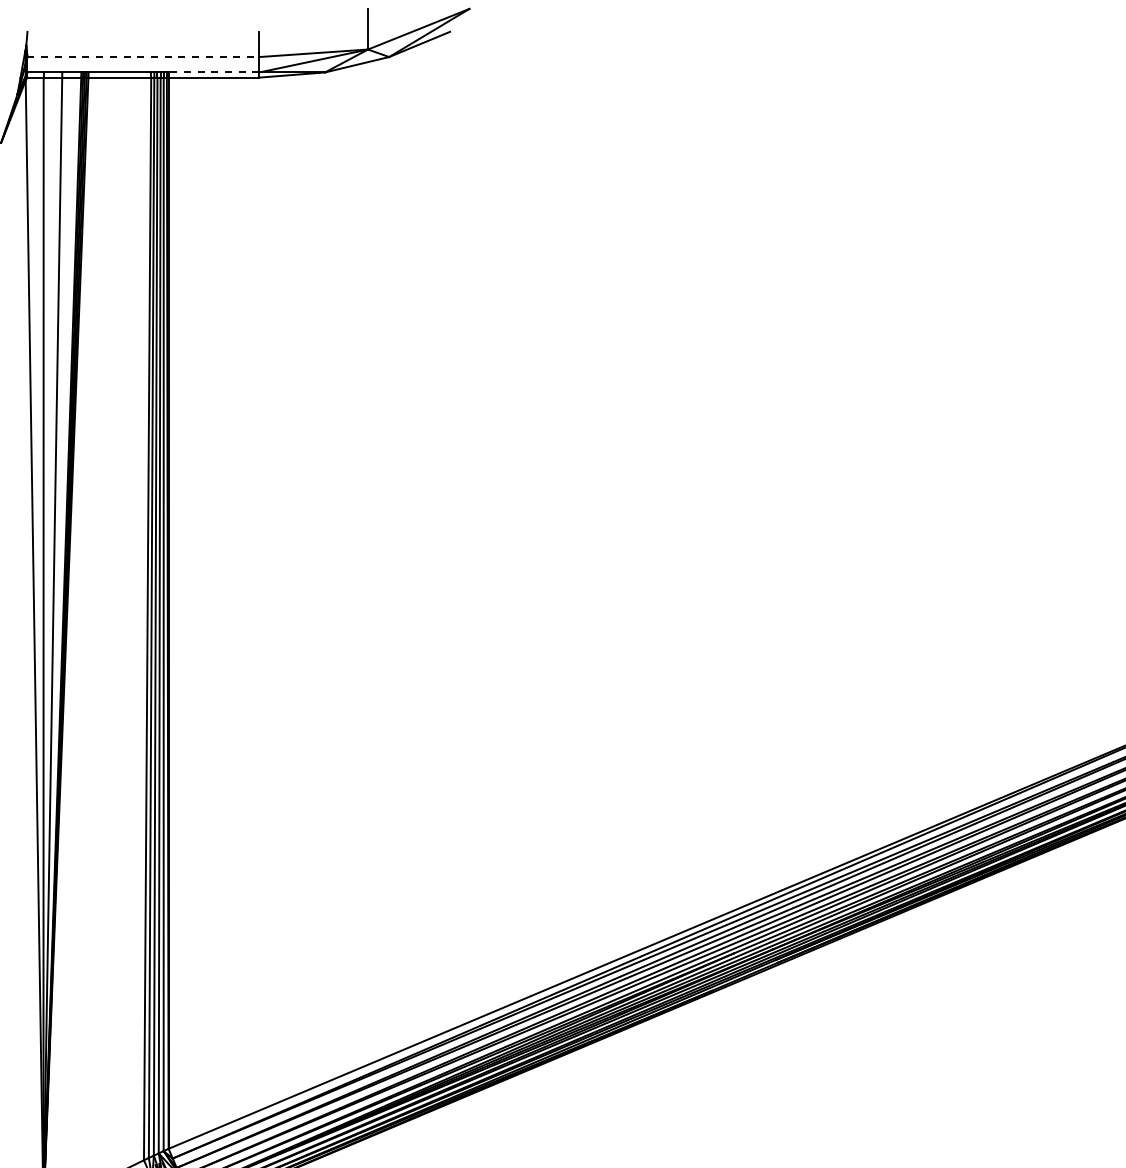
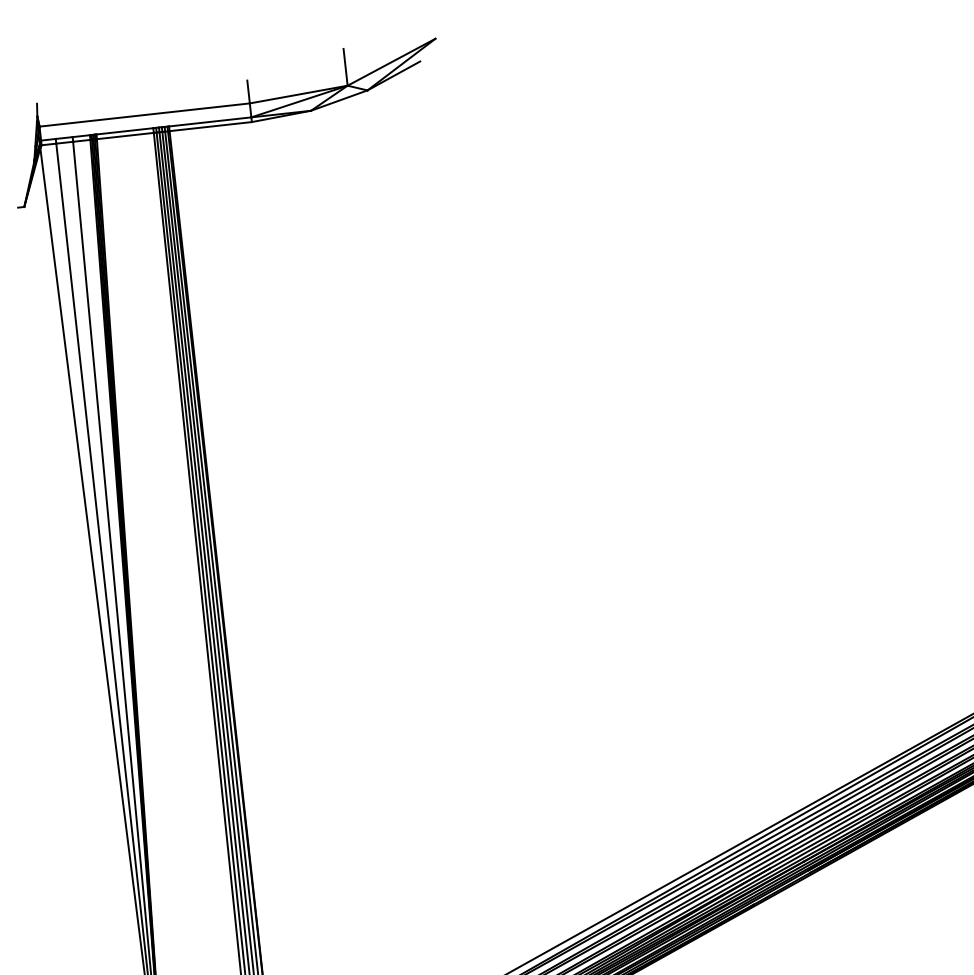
line: (143, 57) -> (144, 115), dashed -> solid
line: (213, 72) -> (209, 122), dashed -> solid

